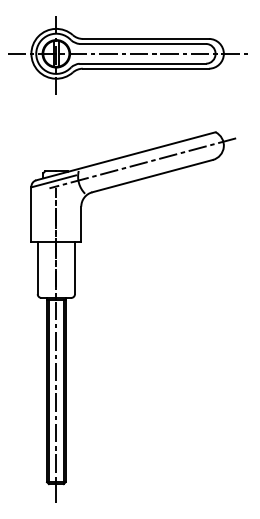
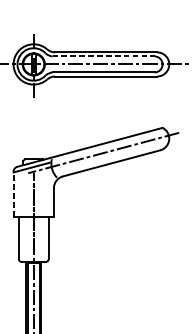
line: (143, 43) -> (104, 56), solid -> dashed
line: (31, 214) -> (13, 194), solid -> dashed

